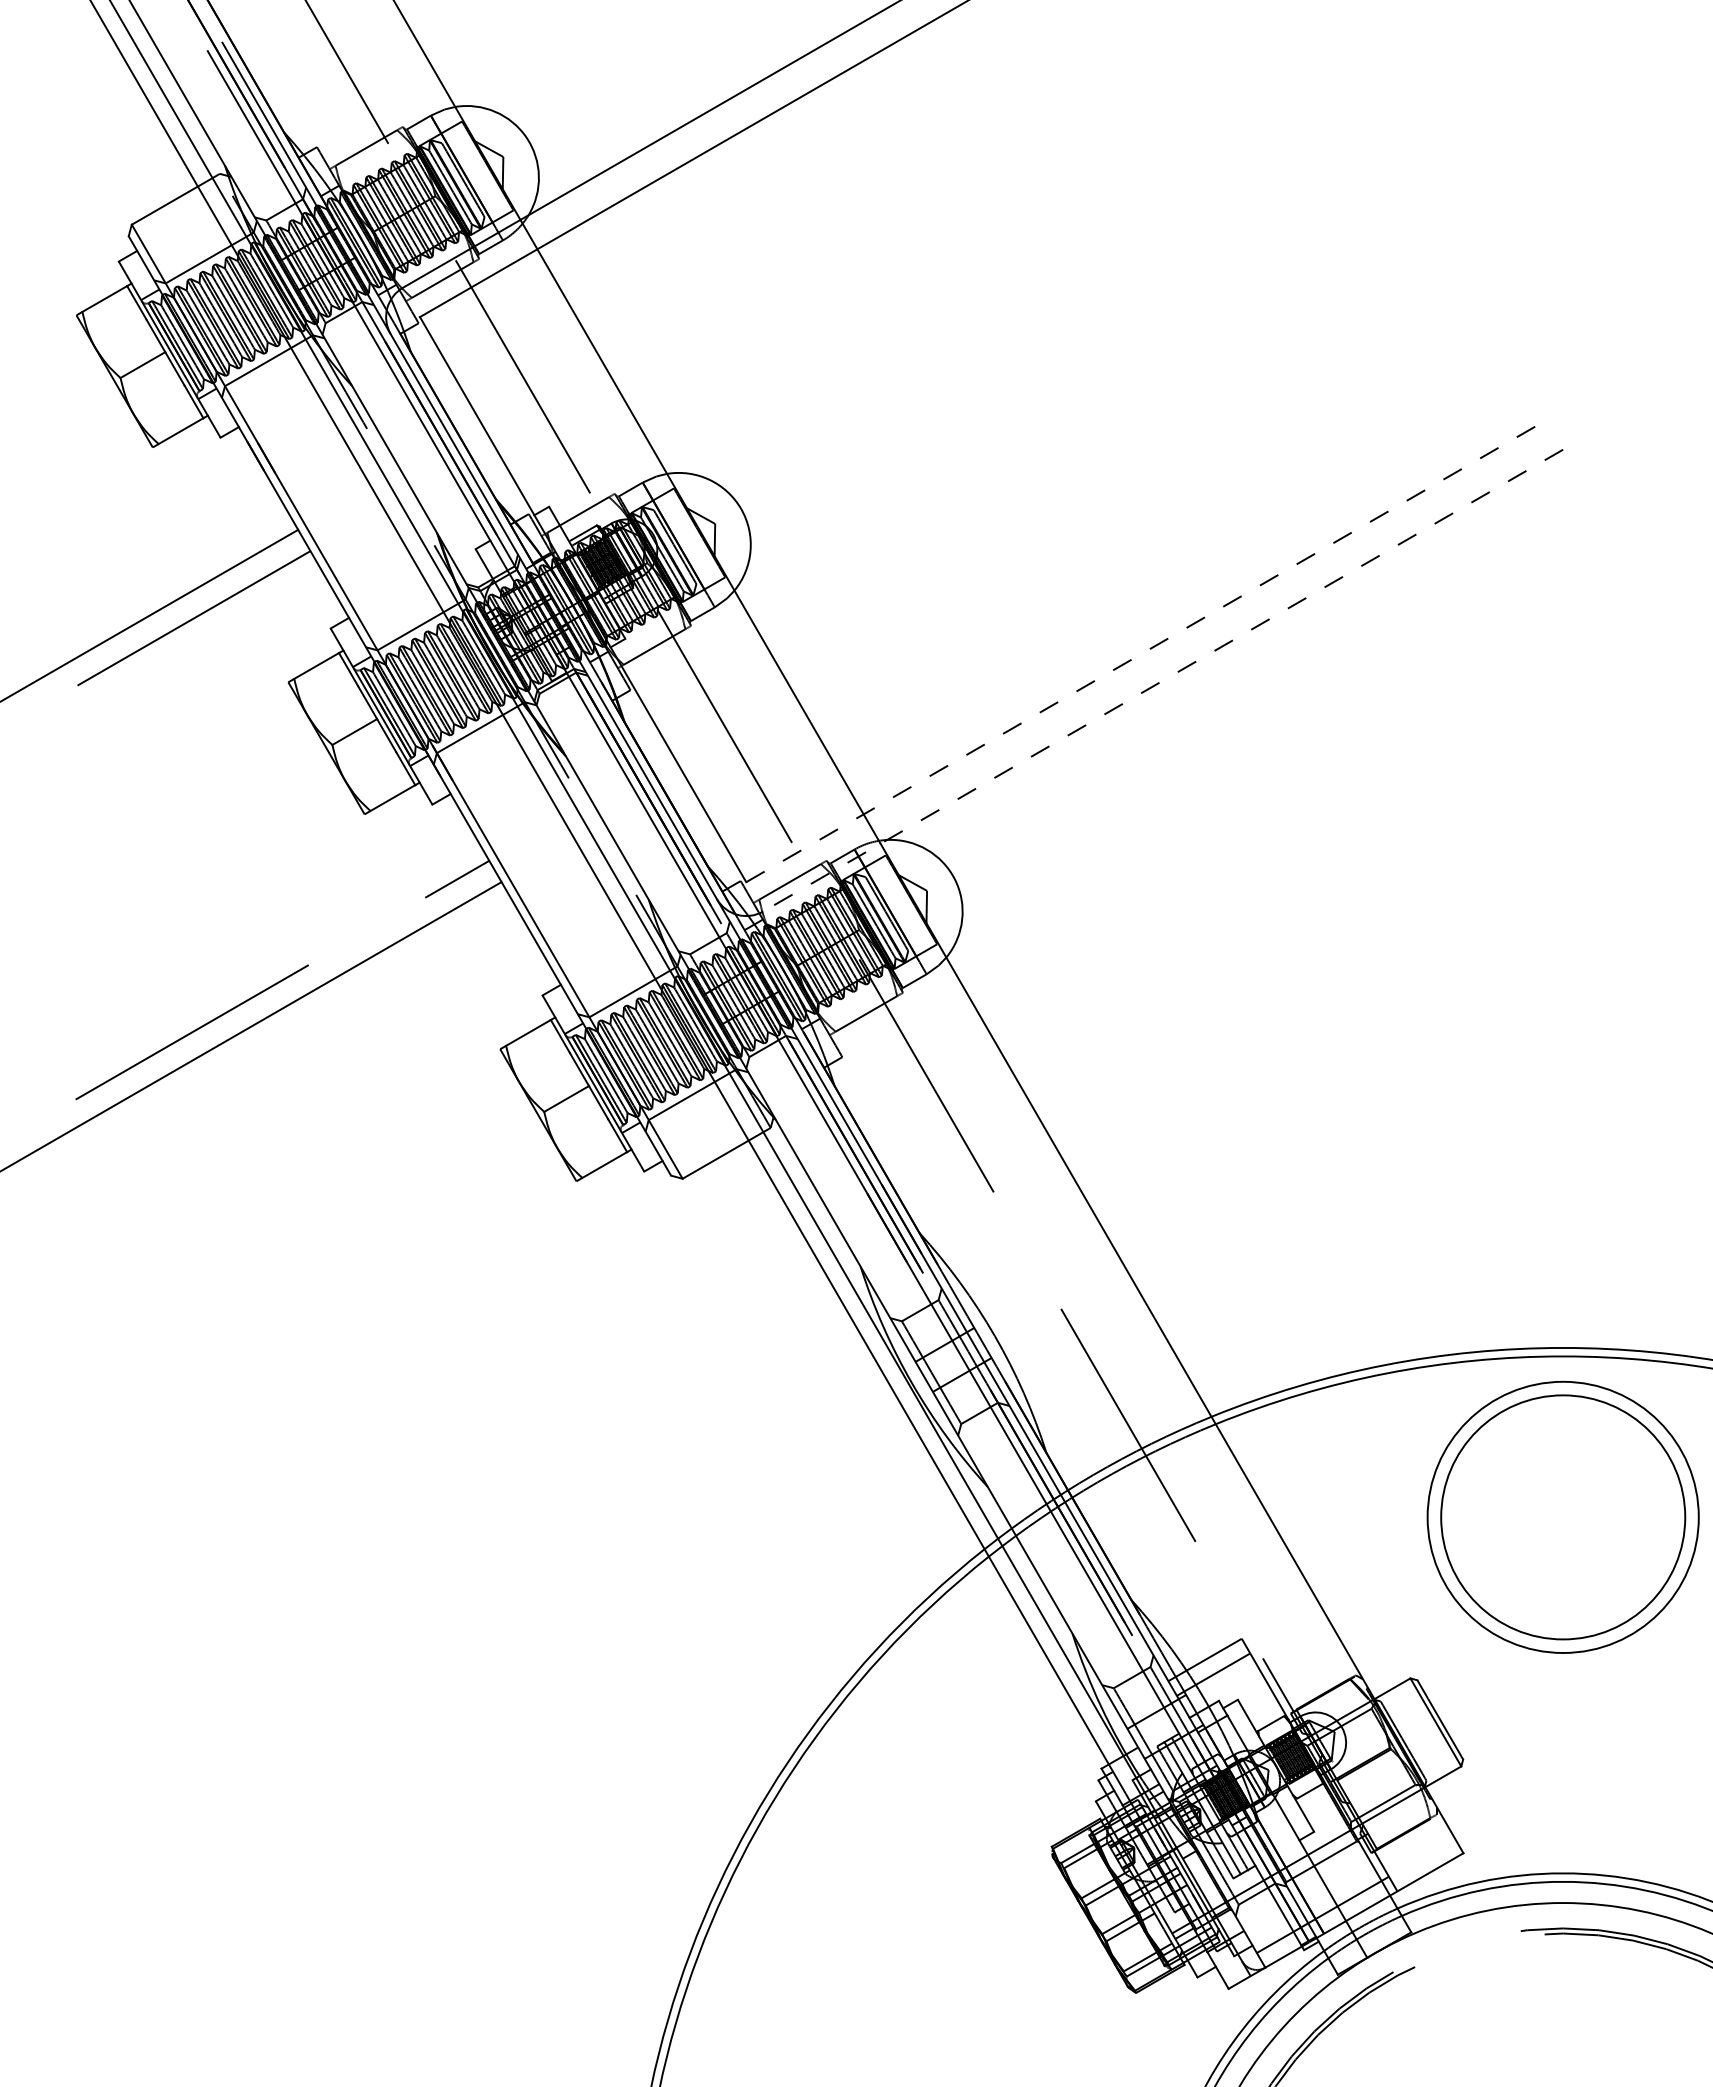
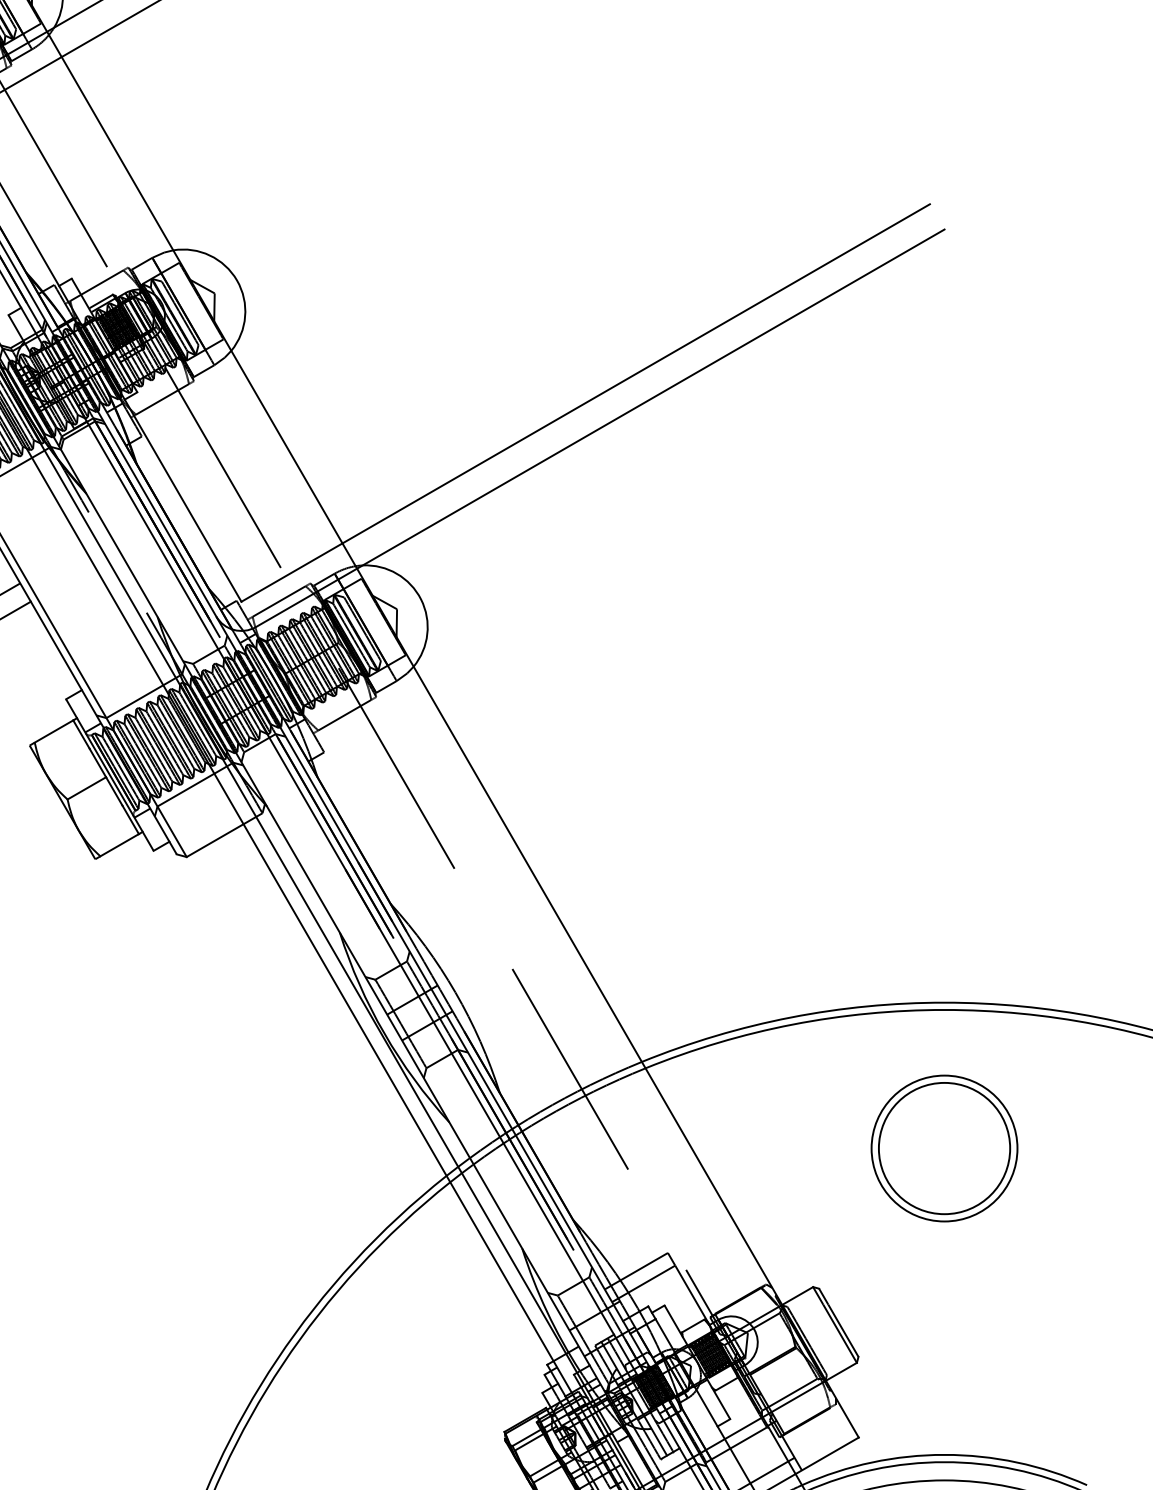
line: (1146, 651) -> (585, 403), dashed -> solid
line: (1163, 680) -> (600, 428), dashed -> solid
part: (1562, 1517) -> (943, 1148), size x0.62

